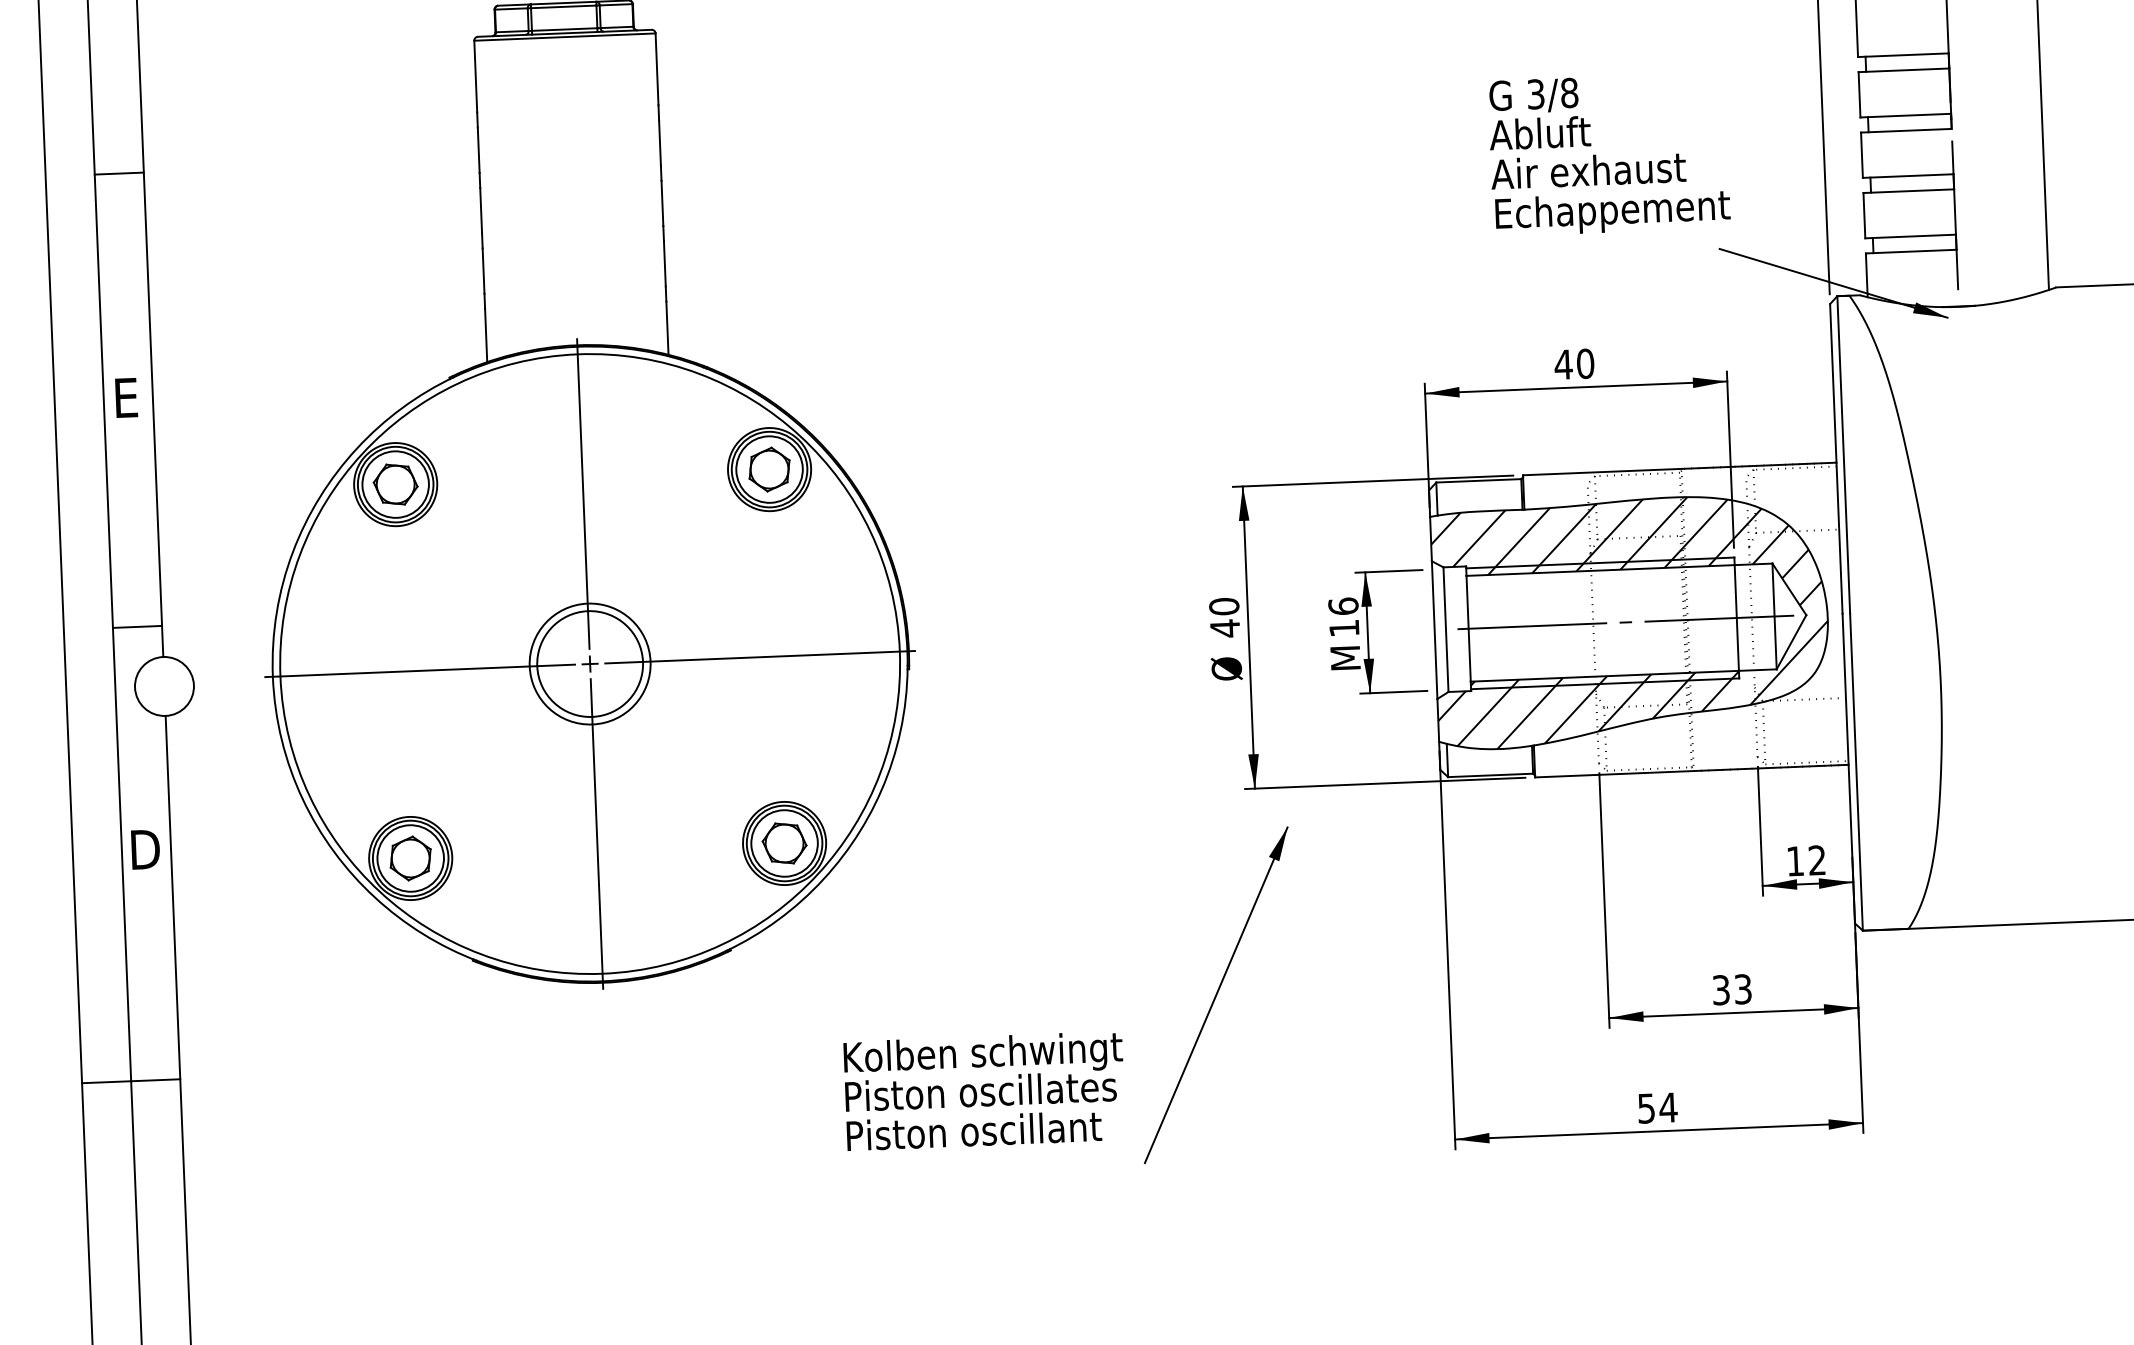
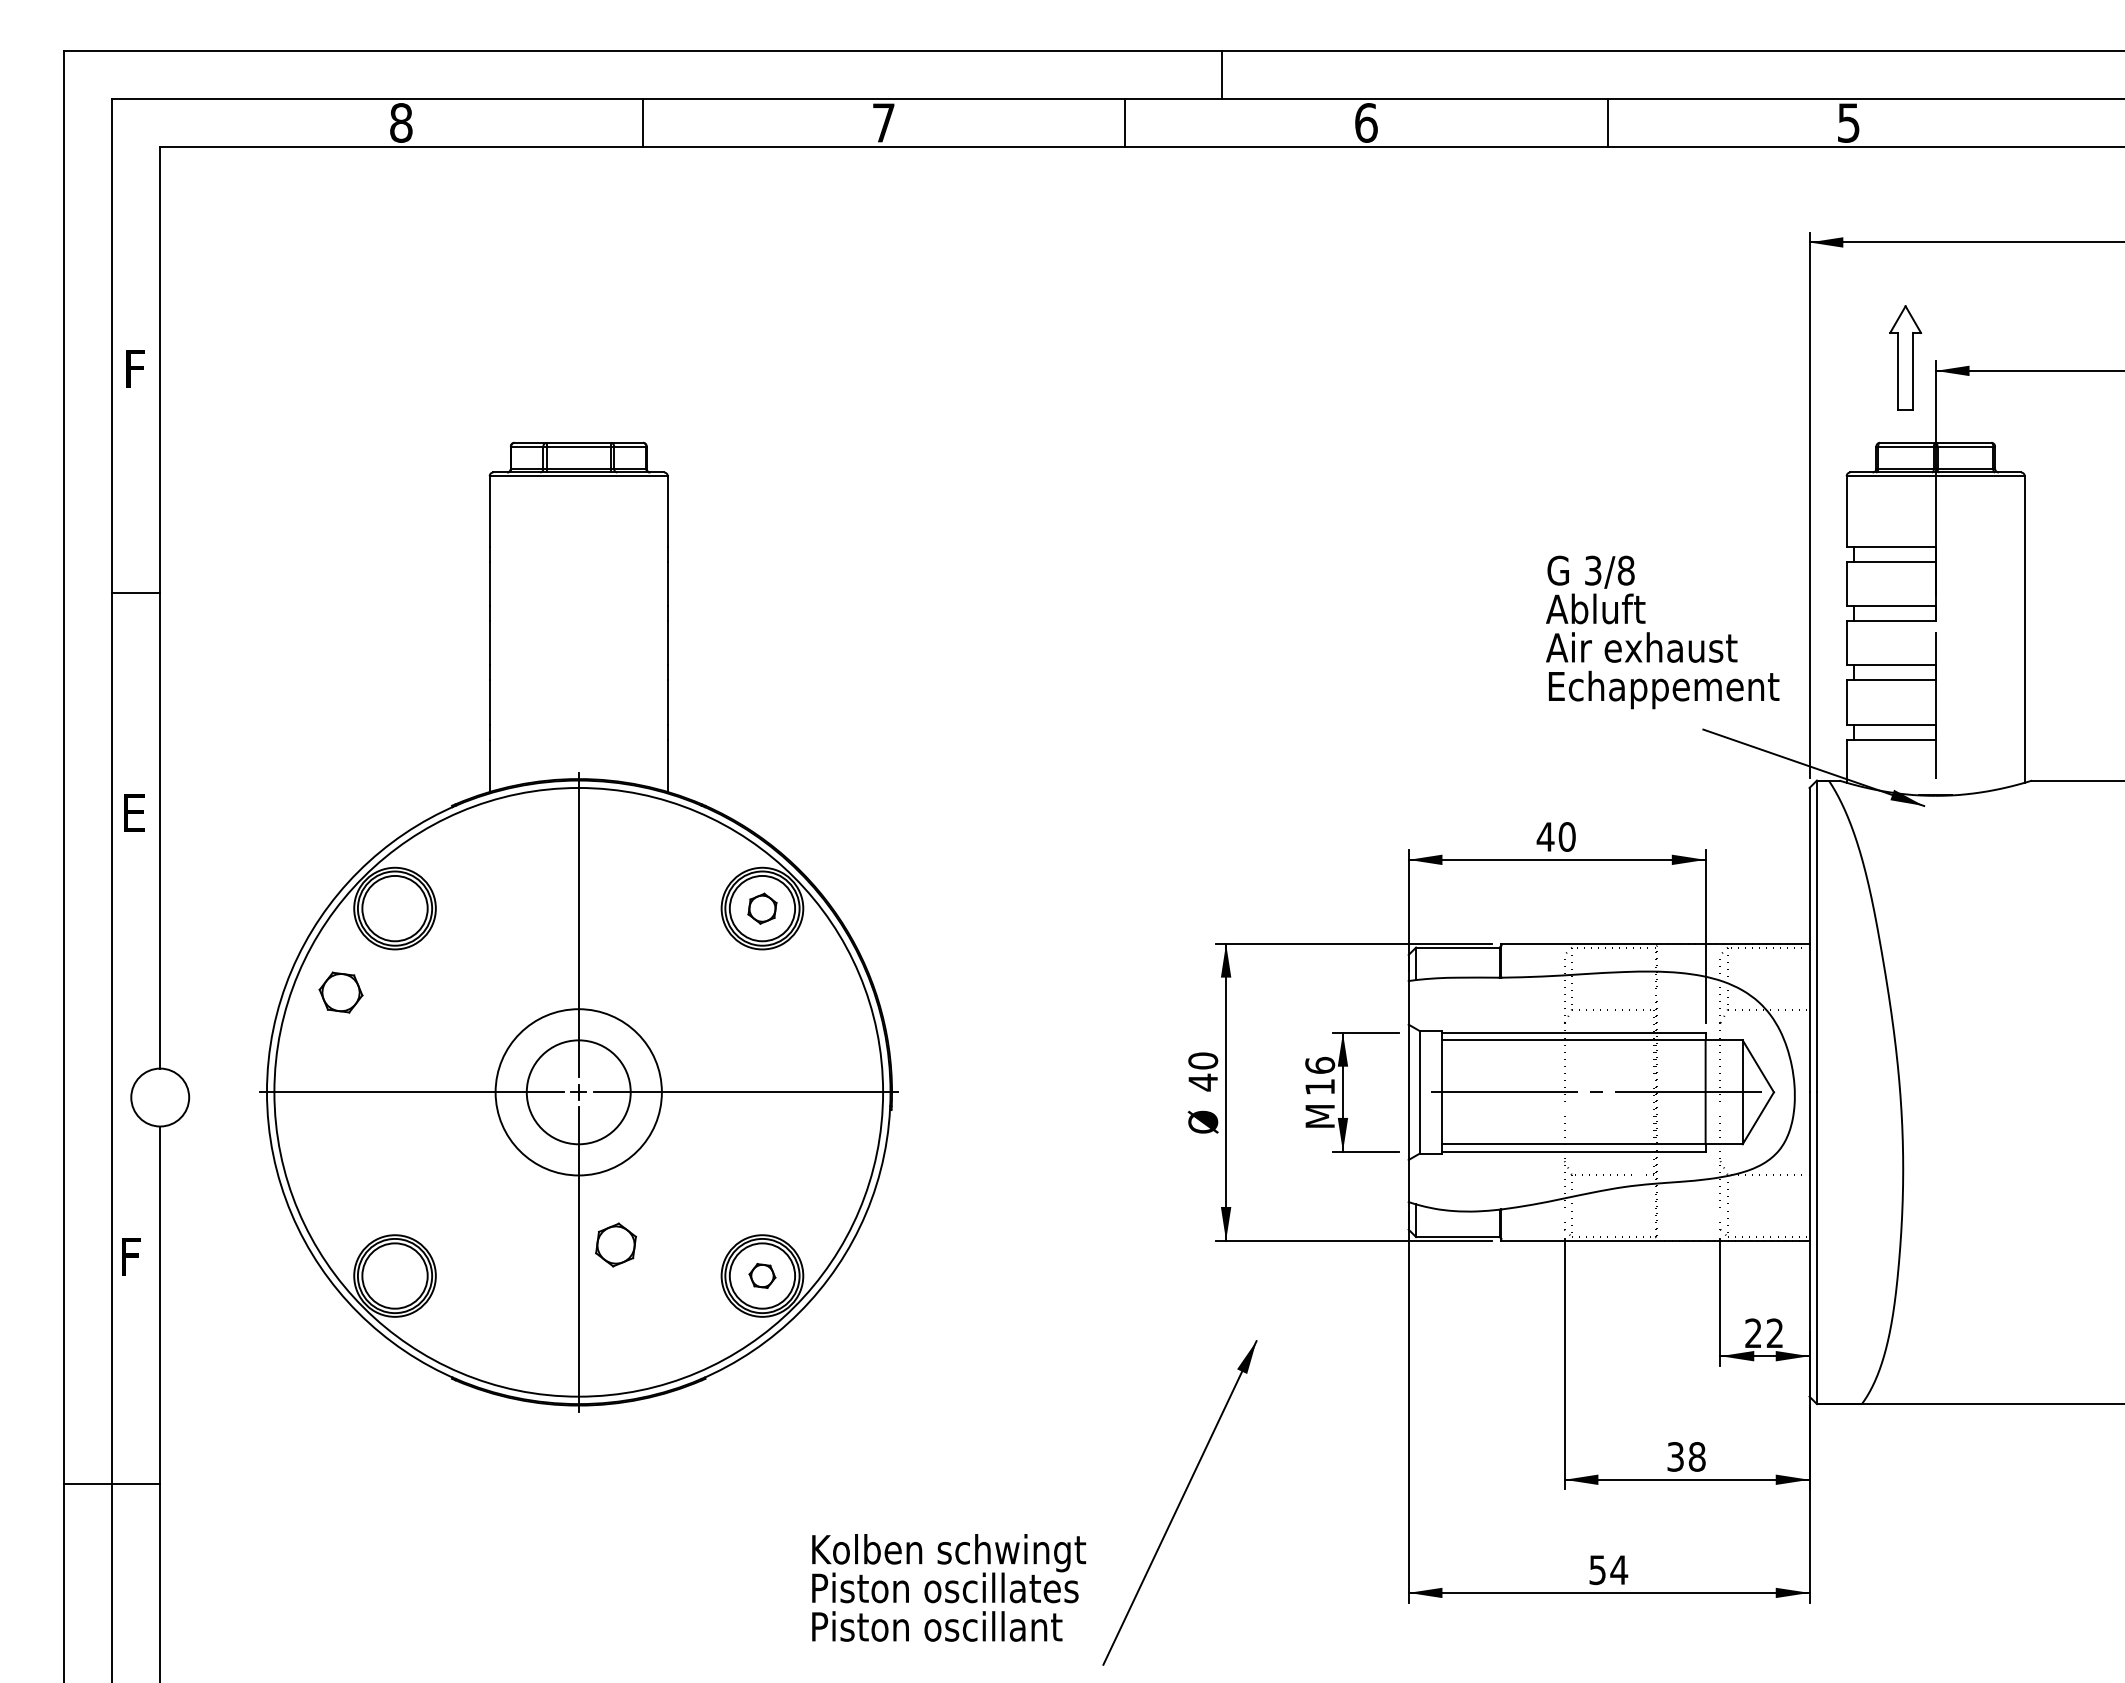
part: (1605, 162) -> (1658, 640), moved
part: (769, 469) -> (762, 908), size x0.7
part: (395, 484) -> (340, 992), moved
hatch: (1630, 621) -> (1601, 1091), removed
line: (137, 627) -> (136, 1038), removed
circle: (589, 663) -> (578, 1091), size x1.4
part: (784, 842) -> (762, 1275), size x0.6
text: (145, 849) -> (135, 1256), D -> F
part: (410, 857) -> (615, 1244), moved
text: (1795, 860) -> (1753, 1332), 12 -> 22
text: (1742, 988) -> (1696, 1456), 33 -> 38
part: (1062, 1033) -> (1027, 1534), moved

